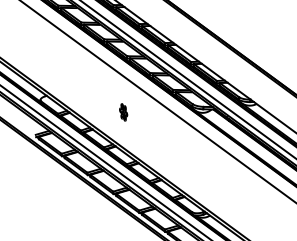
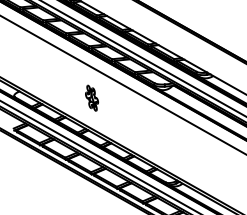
part: (123, 112) -> (91, 98), size x1.67

